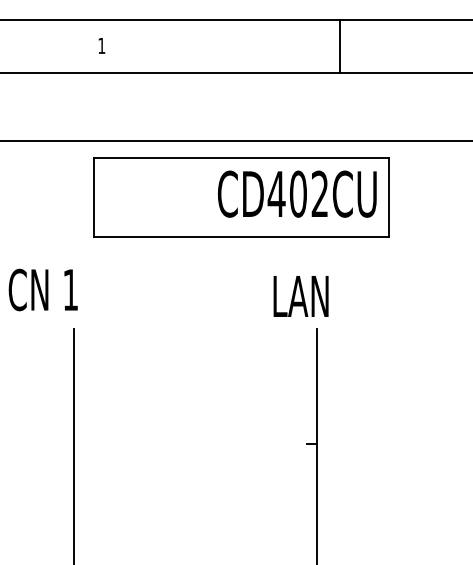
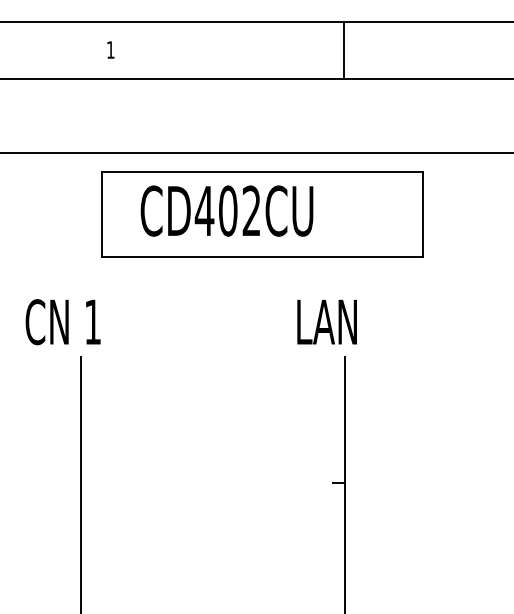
line: (340, 46) -> (343, 50), moved
text: (296, 193) -> (226, 210), moved
text: (42, 290) -> (62, 322), moved

